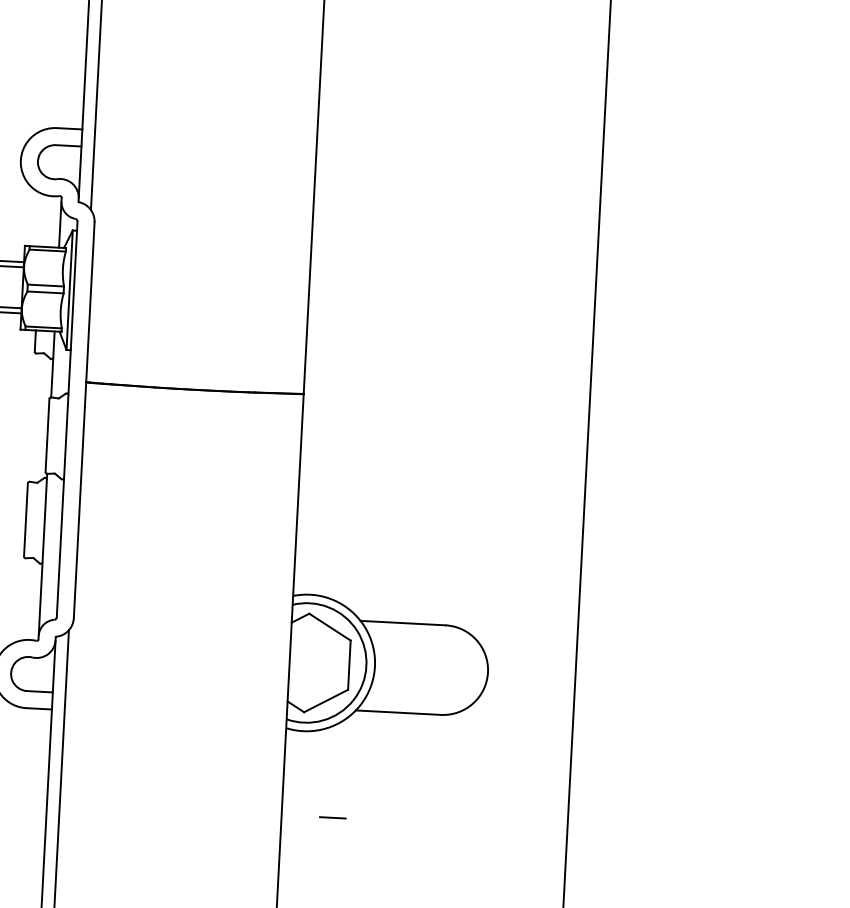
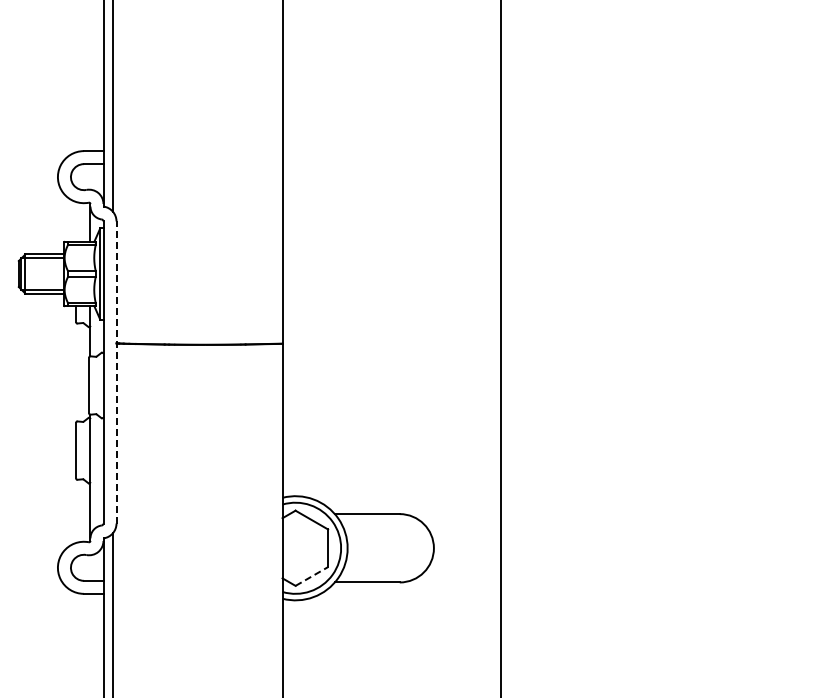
line: (84, 419) -> (116, 371), solid -> dashed
line: (325, 701) -> (311, 576), solid -> dashed
line: (332, 816) -> (321, 664), removed

